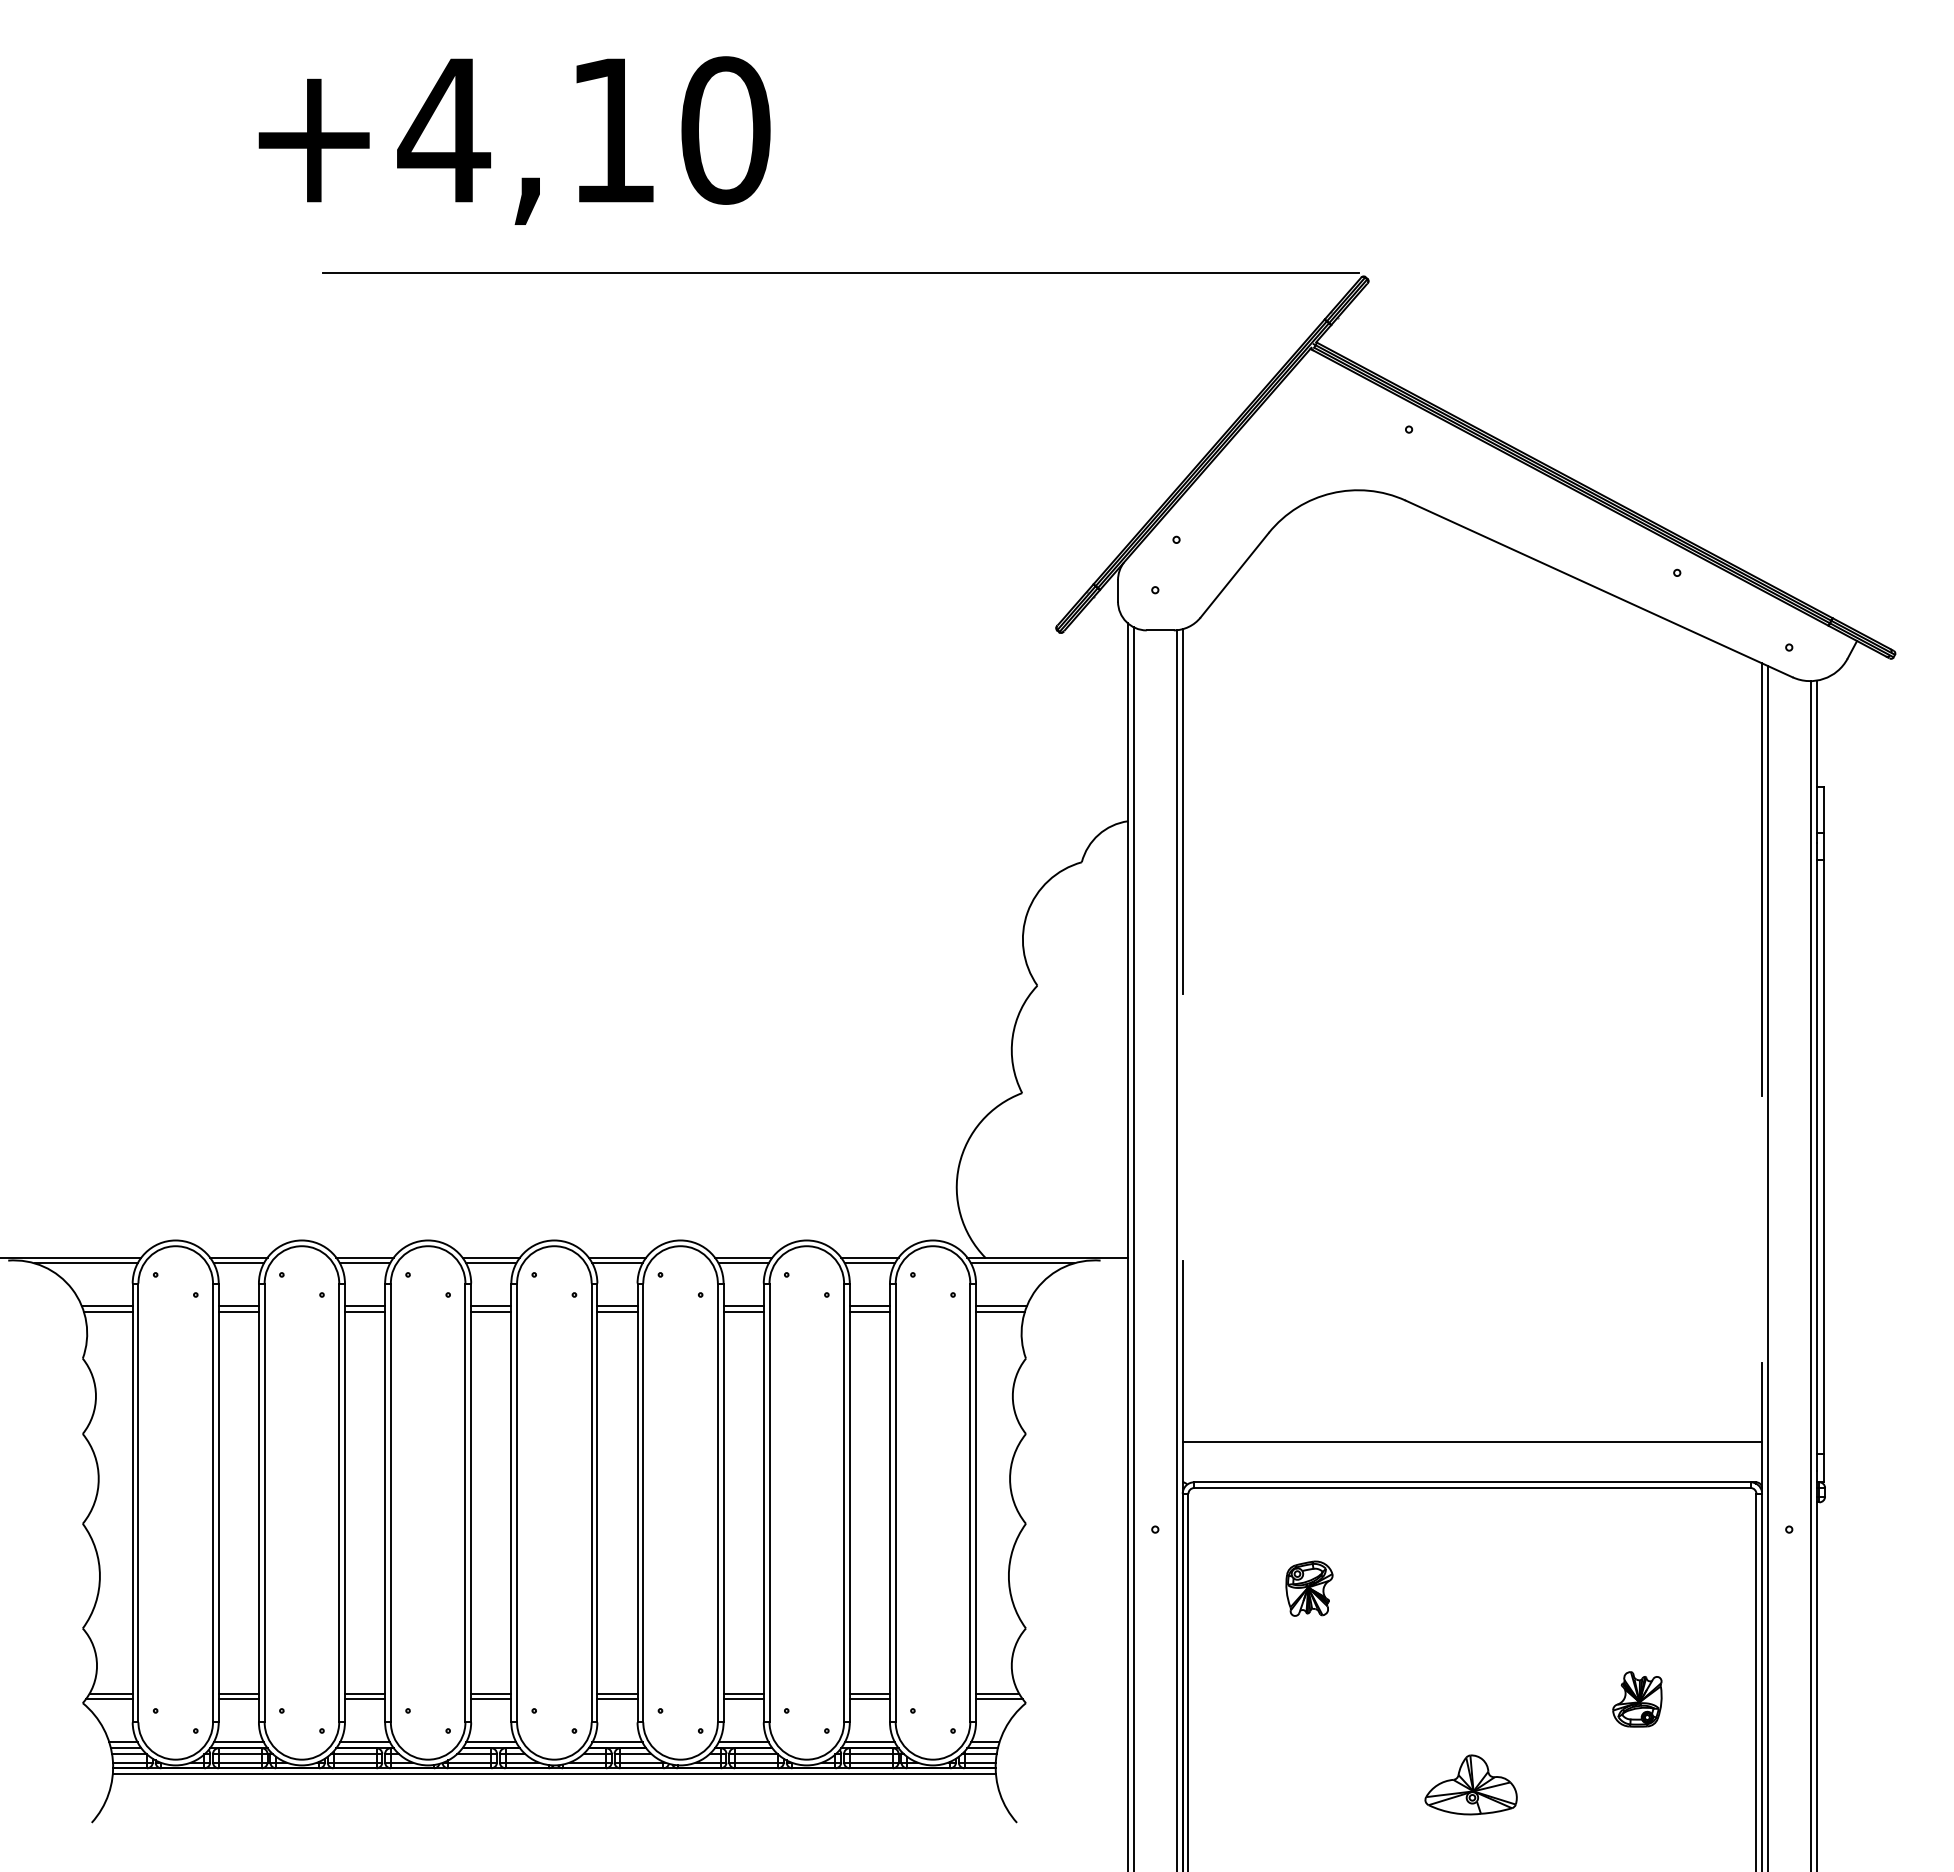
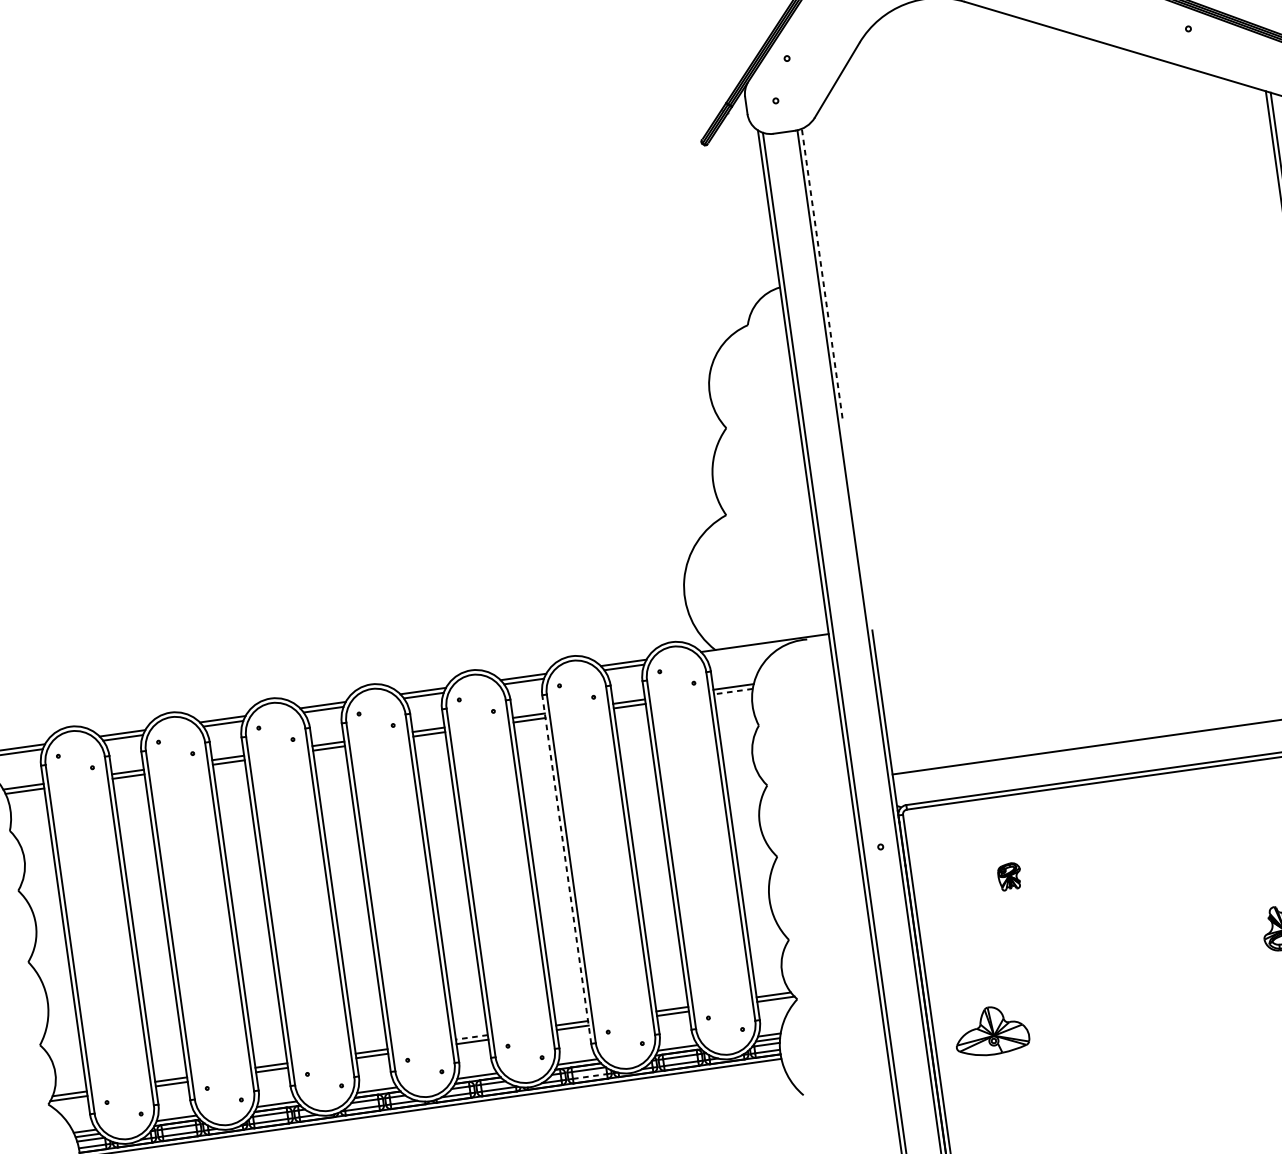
line: (1182, 811) -> (822, 273), solid -> dashed
line: (1022, 1263) -> (745, 650), removed
line: (999, 1312) -> (732, 691), solid -> dashed
line: (763, 1502) -> (566, 869), solid -> dashed
part: (1309, 1588) -> (1009, 876), size x0.6
line: (616, 1693) -> (471, 1037), solid -> dashed
line: (756, 1762) -> (589, 1076), solid -> dashed
part: (1470, 1784) -> (990, 1030), moved

